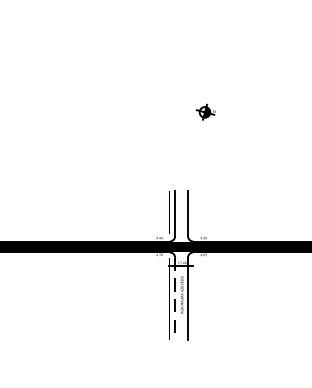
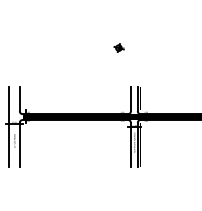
part: (204, 111) -> (118, 47), moved
line: (174, 300) -> (130, 145), dashed -> solid

